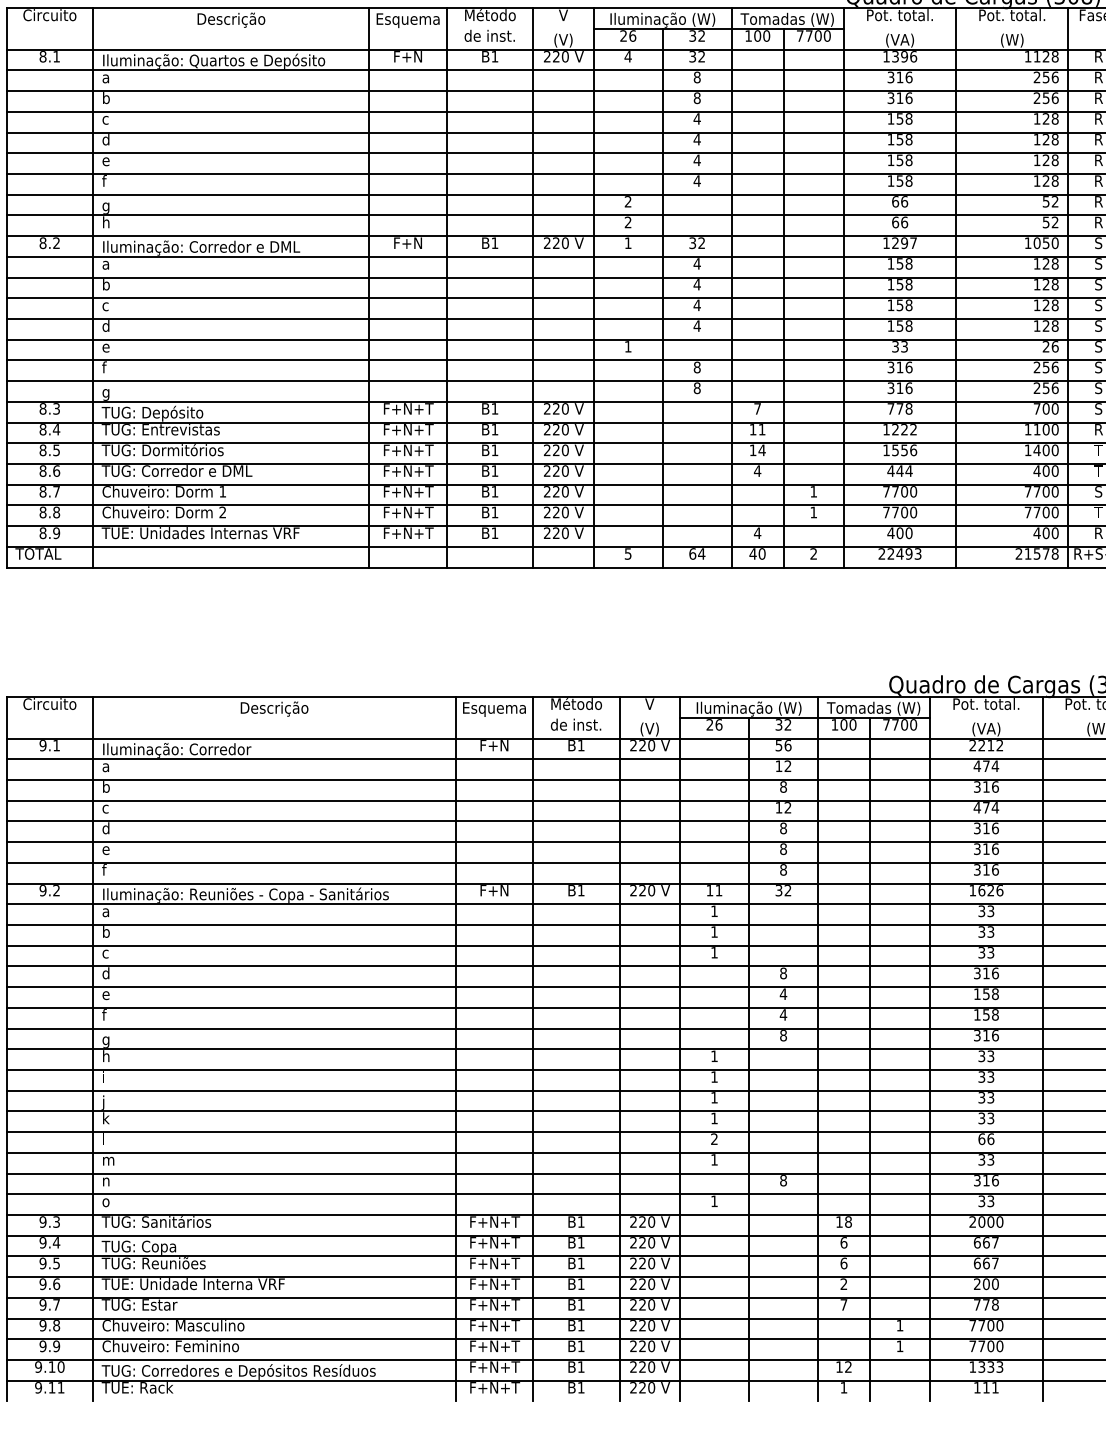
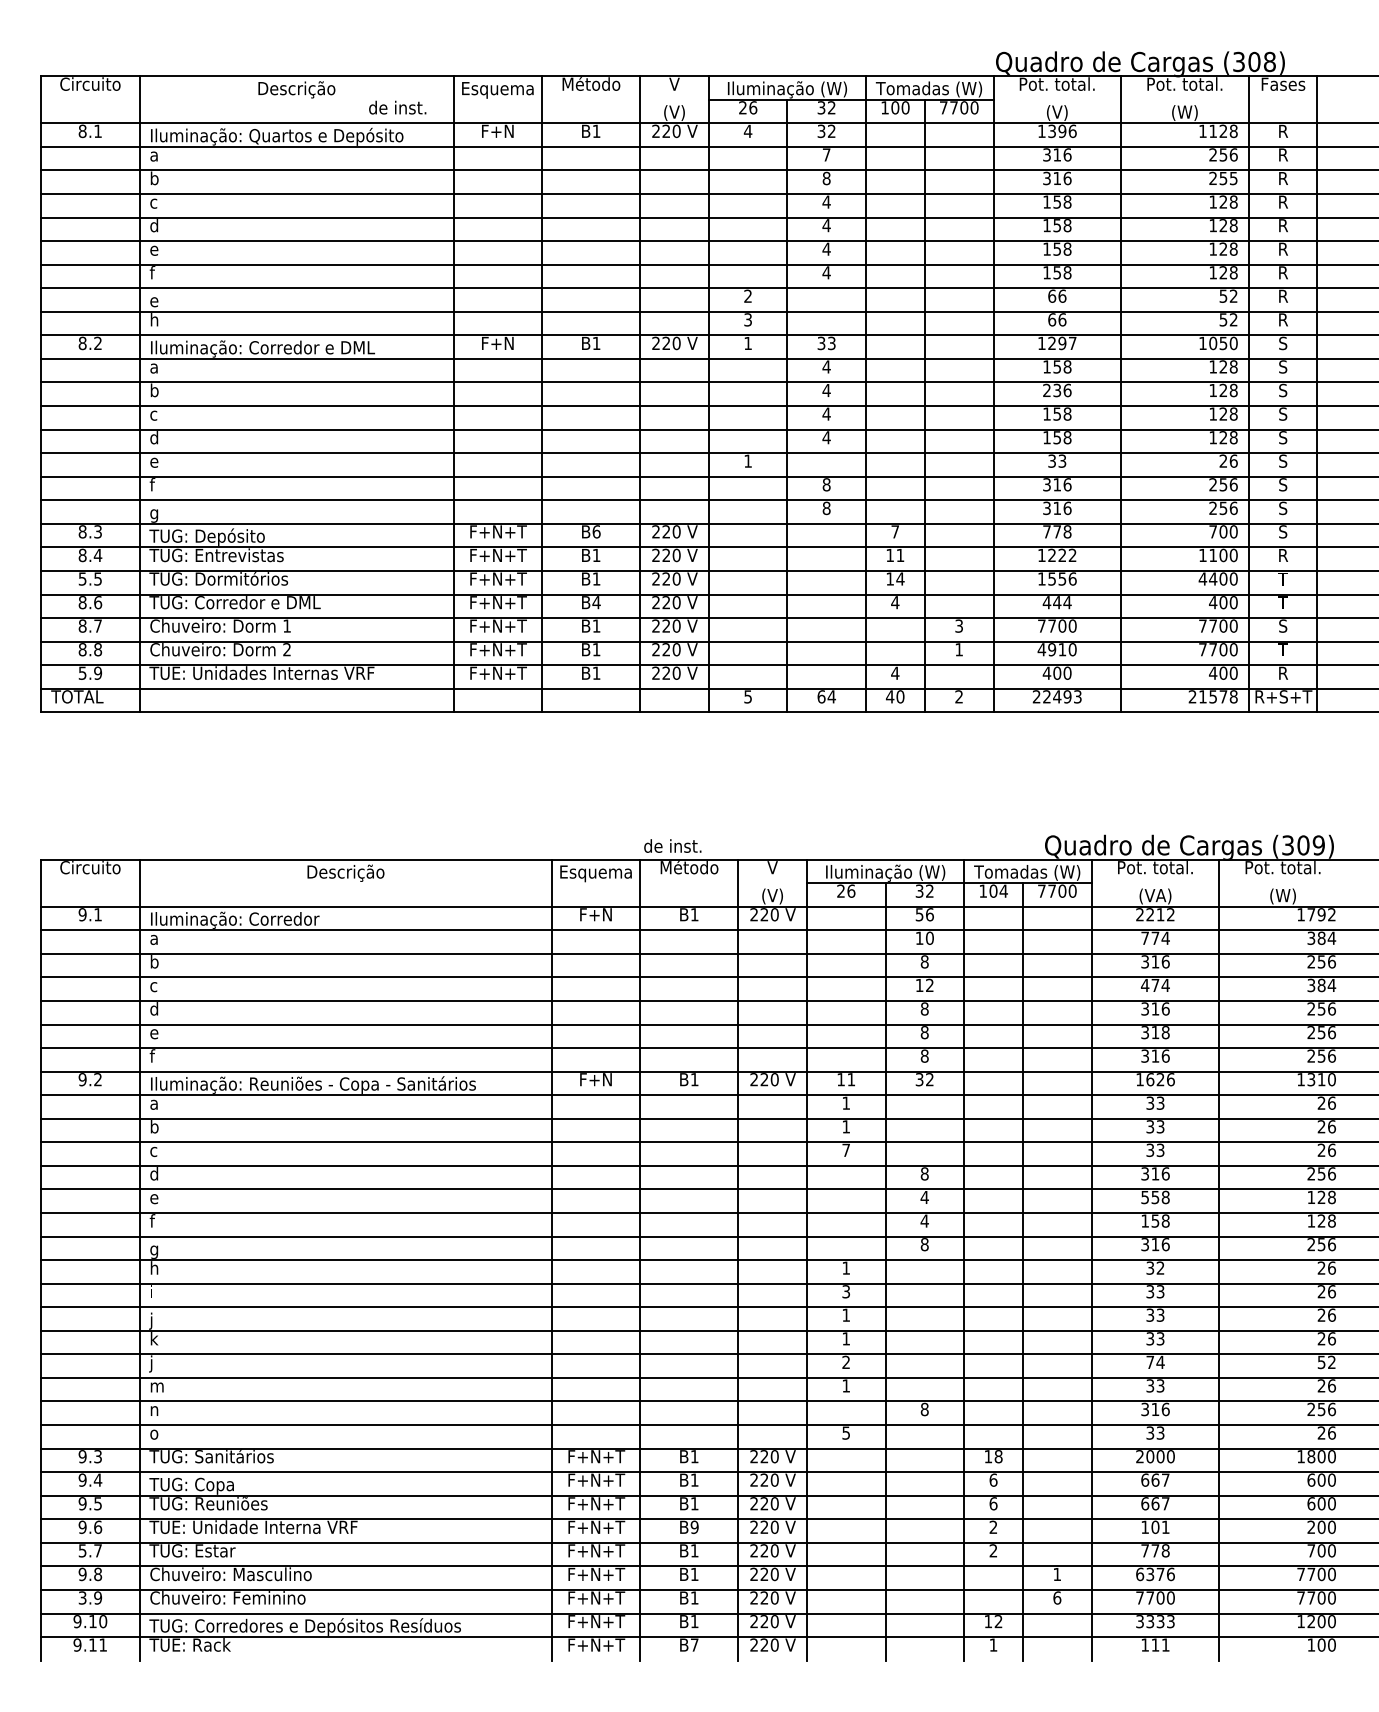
text: (489, 35) -> (397, 107), moved
text: (900, 40) -> (1057, 112), (VA) -> (V)
text: (697, 77) -> (826, 154), 8 -> 7
text: (1054, 98) -> (1233, 178), 256 -> 255
text: (106, 208) -> (154, 303), g -> e
text: (627, 223) -> (747, 320), 2 -> 3
text: (701, 243) -> (831, 343), 32 -> 33
text: (900, 284) -> (1057, 390), 158 -> 236
text: (494, 408) -> (596, 531), B1 -> B6
text: (42, 449) -> (82, 578), 8.5 -> 5.5
text: (1027, 449) -> (1202, 578), 1400 -> 4400
text: (494, 471) -> (596, 602), B1 -> B4
text: (813, 491) -> (958, 625), 1 -> 3
text: (894, 512) -> (1051, 649), 7700 -> 4910
text: (42, 532) -> (82, 672), 8.9 -> 5.9
text: (575, 724) -> (672, 845), moved
text: (852, 724) -> (1003, 890), 100 -> 104
text: (787, 765) -> (929, 937), 12 -> 10
text: (976, 765) -> (1144, 937), 474 -> 774
text: (995, 849) -> (1165, 1032), 316 -> 318
text: (713, 951) -> (845, 1149), 1 -> 7
text: (976, 994) -> (1144, 1197), 158 -> 558
text: (990, 1056) -> (1160, 1268), 33 -> 32
text: (714, 1076) -> (846, 1291), 1 -> 3
text: (986, 1139) -> (1155, 1362), 66 -> 74
text: (102, 1140) -> (150, 1363), l -> j
text: (713, 1200) -> (845, 1432), 1 -> 5
text: (986, 1283) -> (1155, 1526), 200 -> 101
text: (581, 1284) -> (694, 1527), B1 -> B9
text: (42, 1304) -> (82, 1550), 9.7 -> 5.7
text: (843, 1304) -> (993, 1550), 7 -> 2
text: (986, 1325) -> (1155, 1574), 7700 -> 6376
text: (42, 1345) -> (82, 1597), 9.9 -> 3.9
text: (900, 1345) -> (1057, 1597), 1 -> 6
text: (972, 1367) -> (1139, 1621), 1333 -> 3333
text: (581, 1387) -> (694, 1644), B1 -> B7

